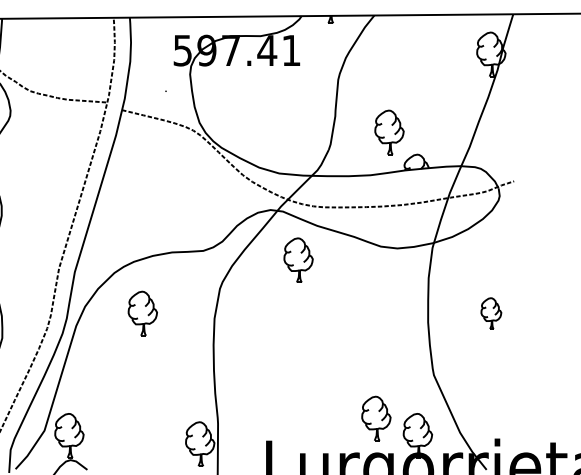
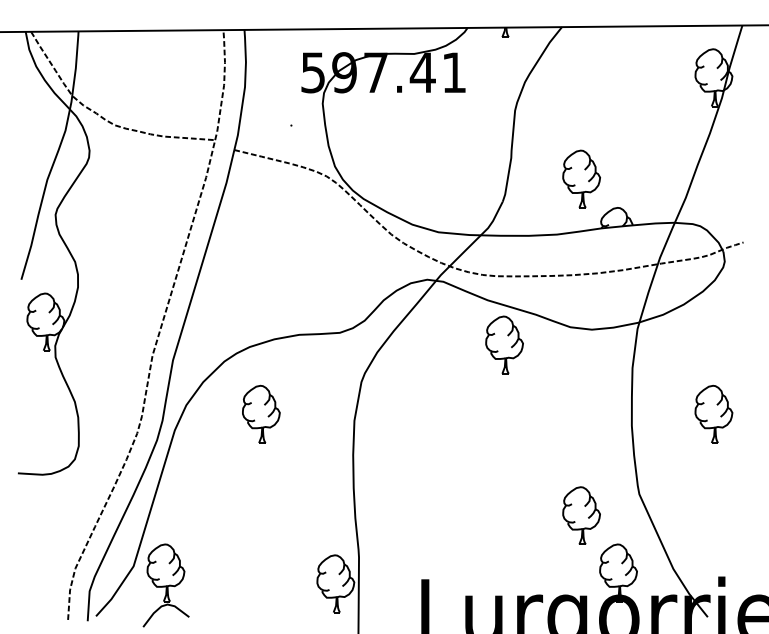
part: (298, 259) -> (504, 344), moved
part: (491, 313) -> (713, 413), size x1.43
part: (376, 418) -> (581, 515), moved

